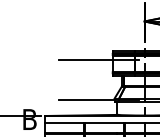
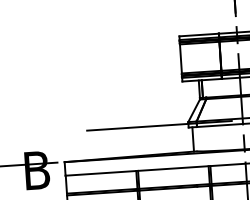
line: (98, 59) -> (154, 53), removed

